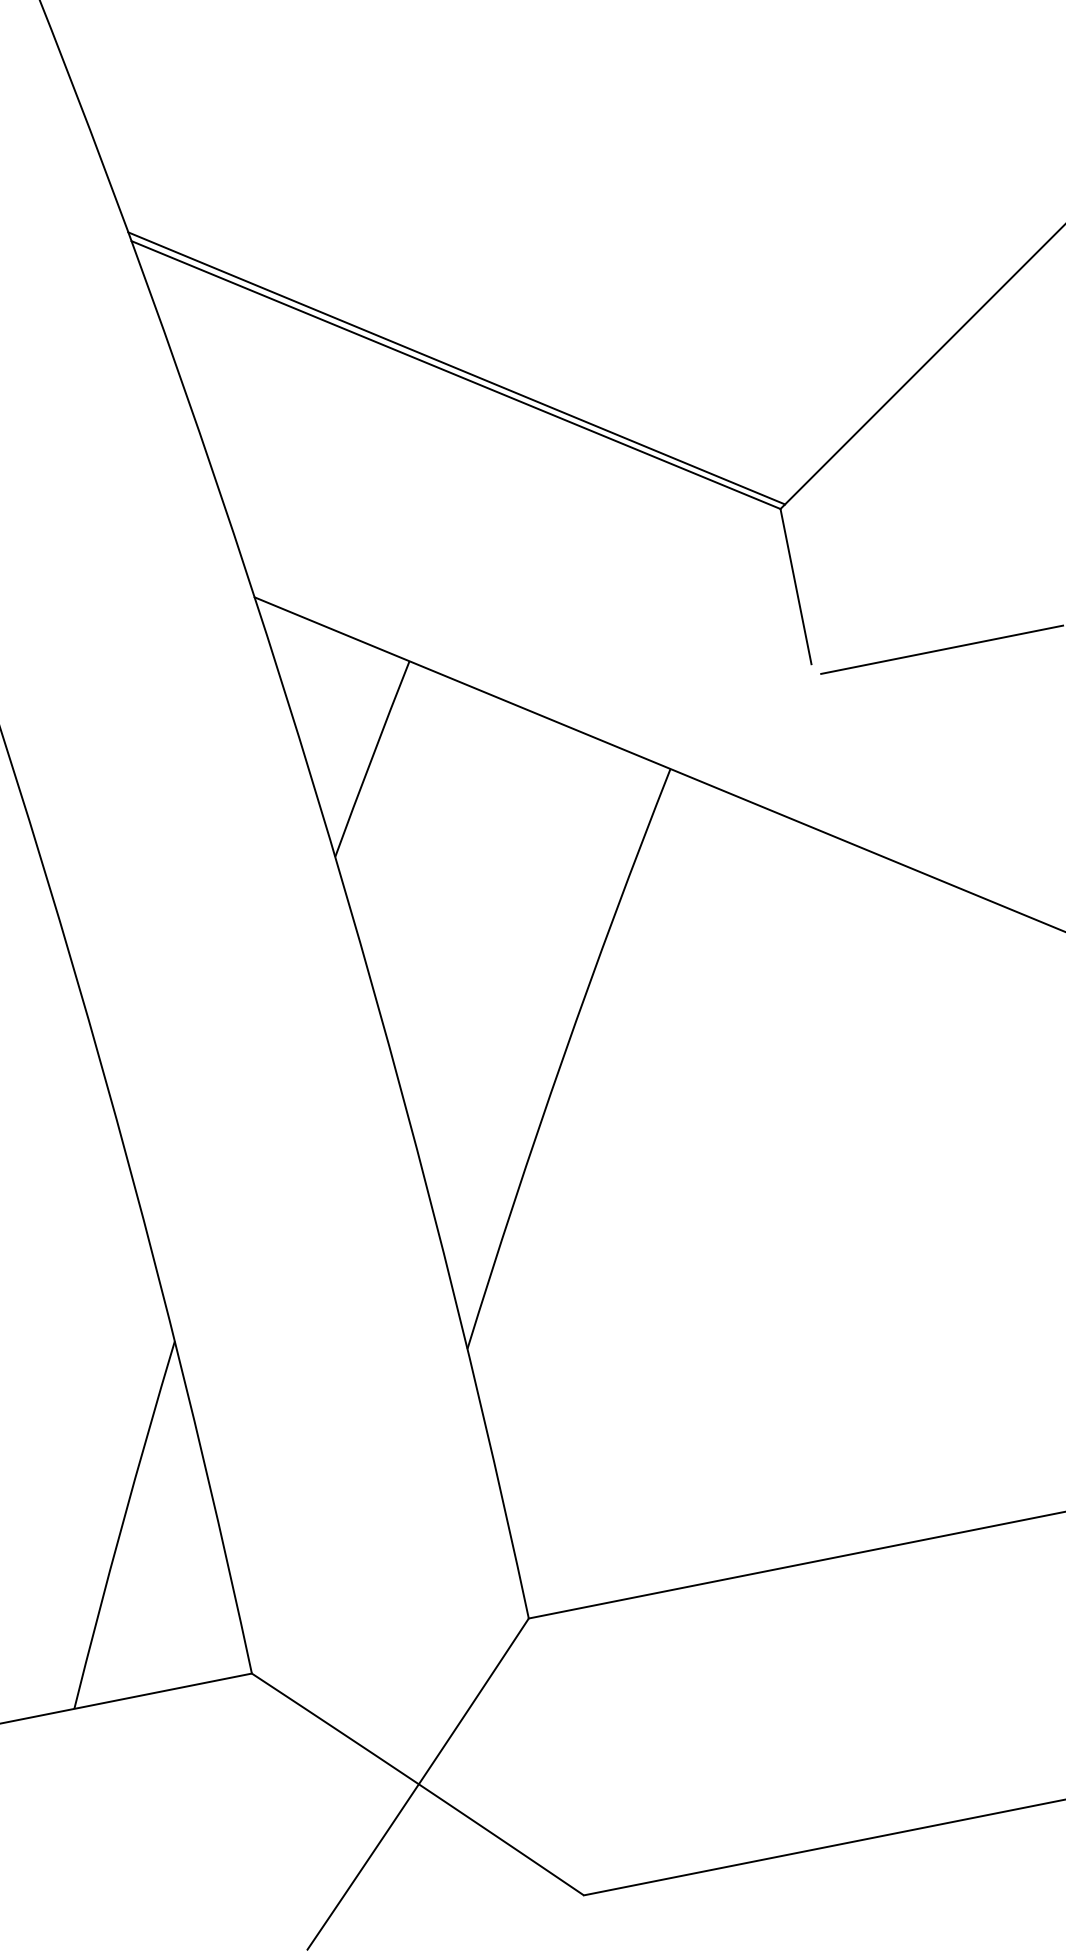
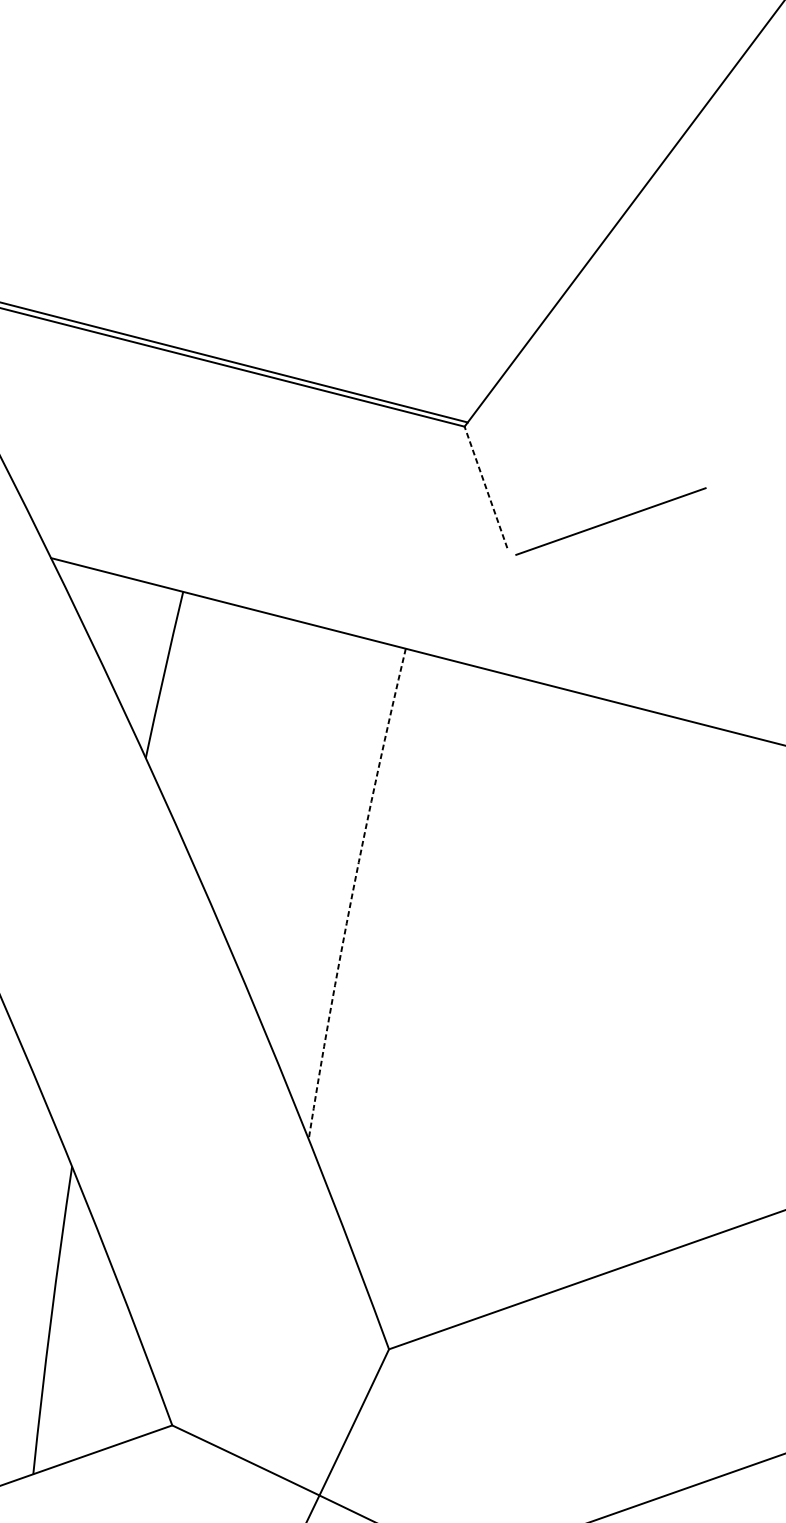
line: (795, 586) -> (485, 487), solid -> dashed
arc: (563, 1057) -> (352, 893), solid -> dashed

